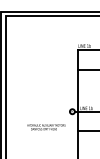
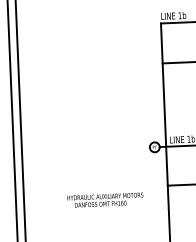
text: (46, 127) -> (105, 200), moved

